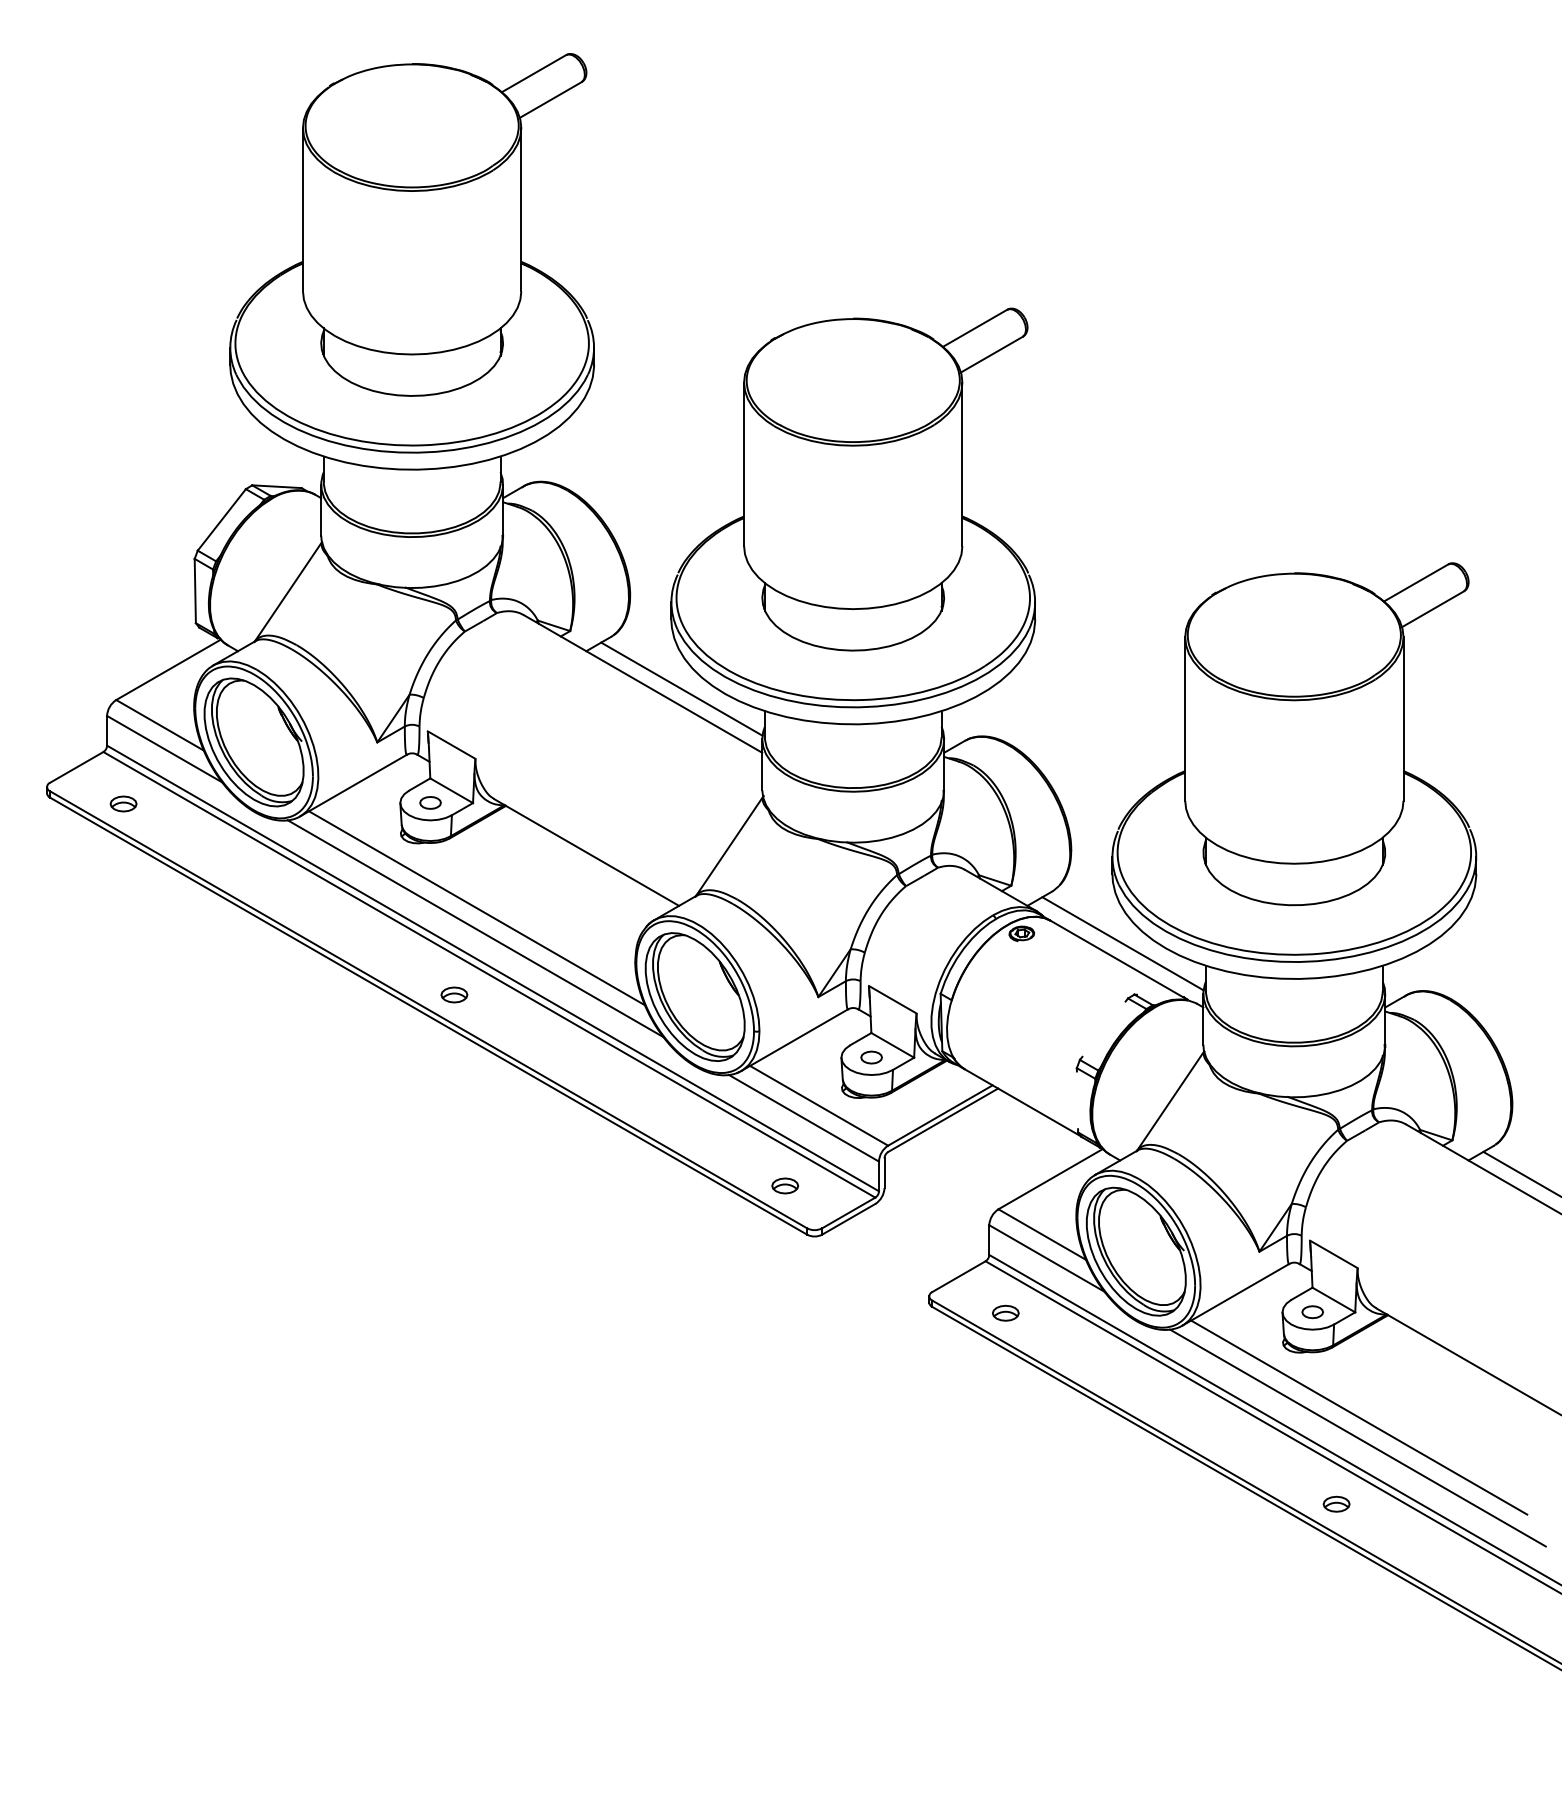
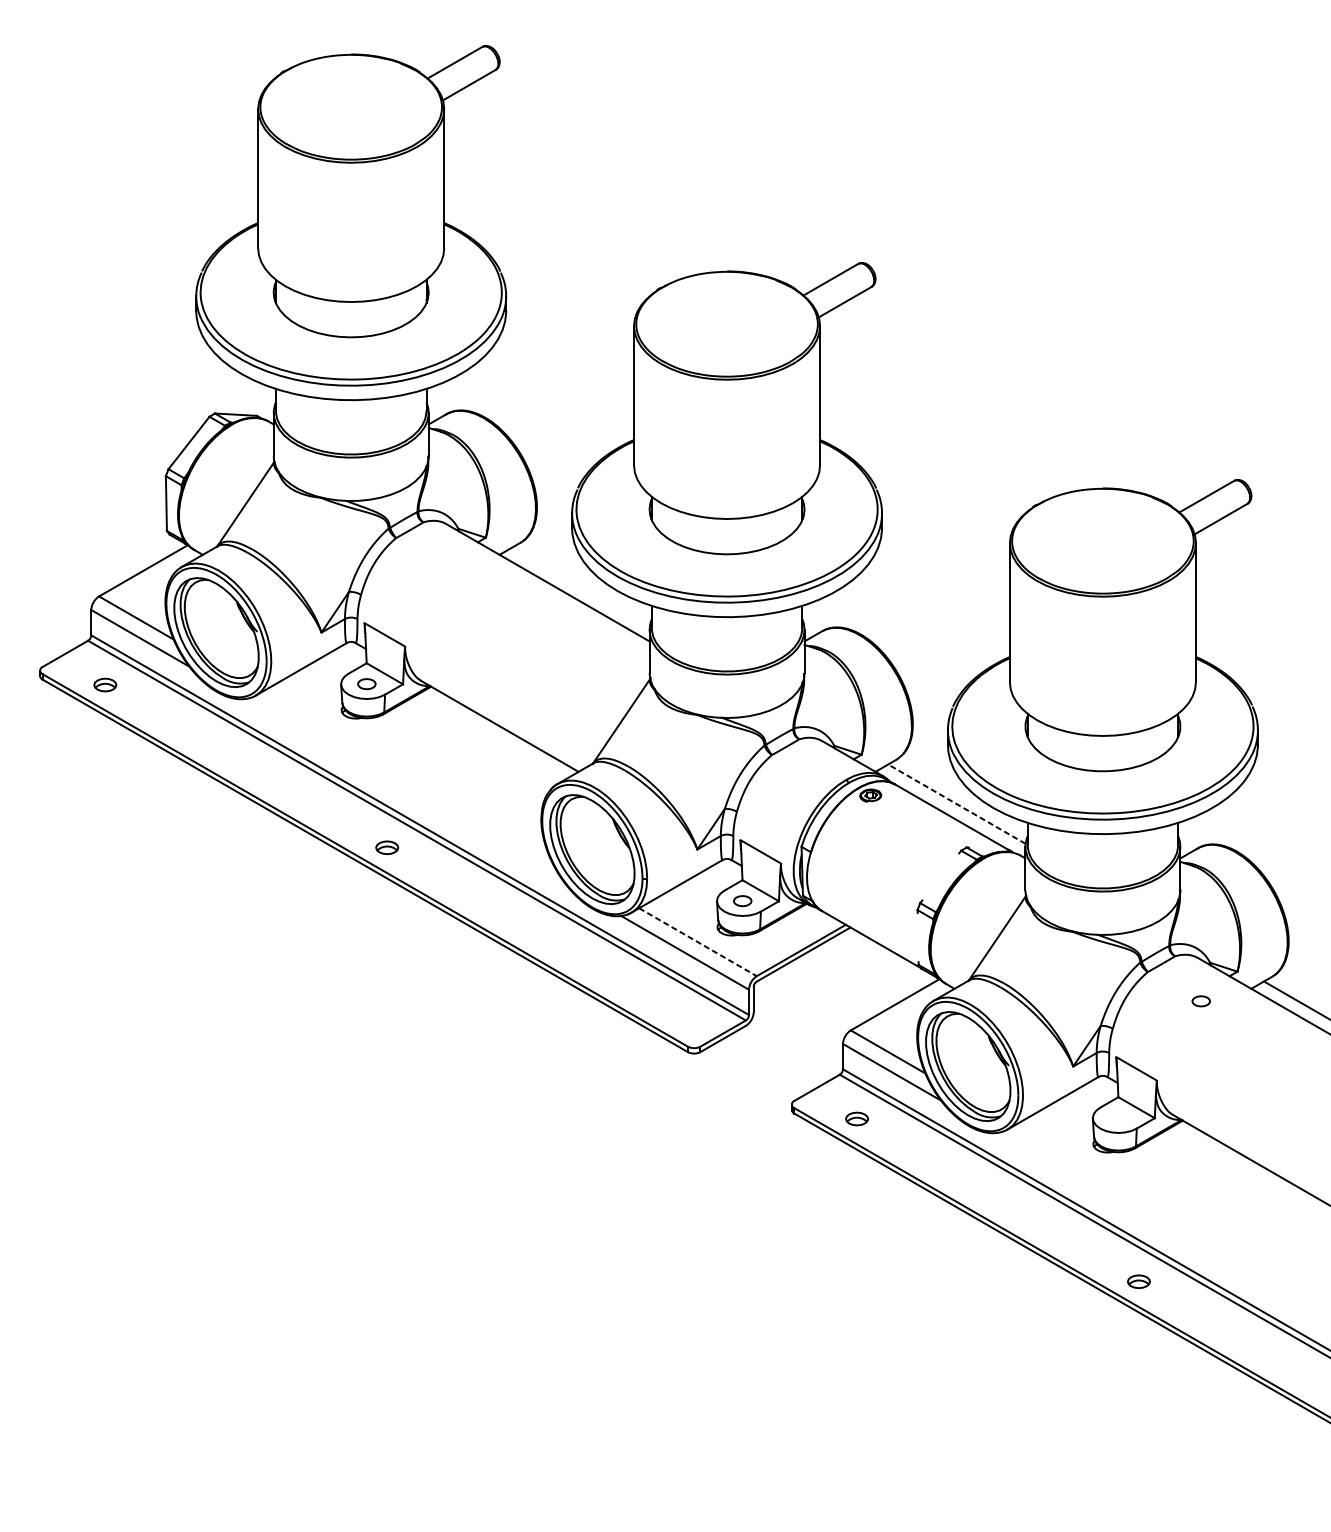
line: (681, 688) -> (580, 586), removed
line: (477, 908) -> (406, 774), removed
line: (475, 928) -> (405, 791), removed
line: (1122, 943) -> (956, 803), solid -> dashed
line: (819, 1105) -> (698, 941), solid -> dashed
part: (784, 1185) -> (668, 1010), removed
part: (1312, 1312) -> (1201, 1001), moved
line: (1359, 1417) -> (1158, 1207), removed
line: (1357, 1437) -> (1156, 1224), removed

